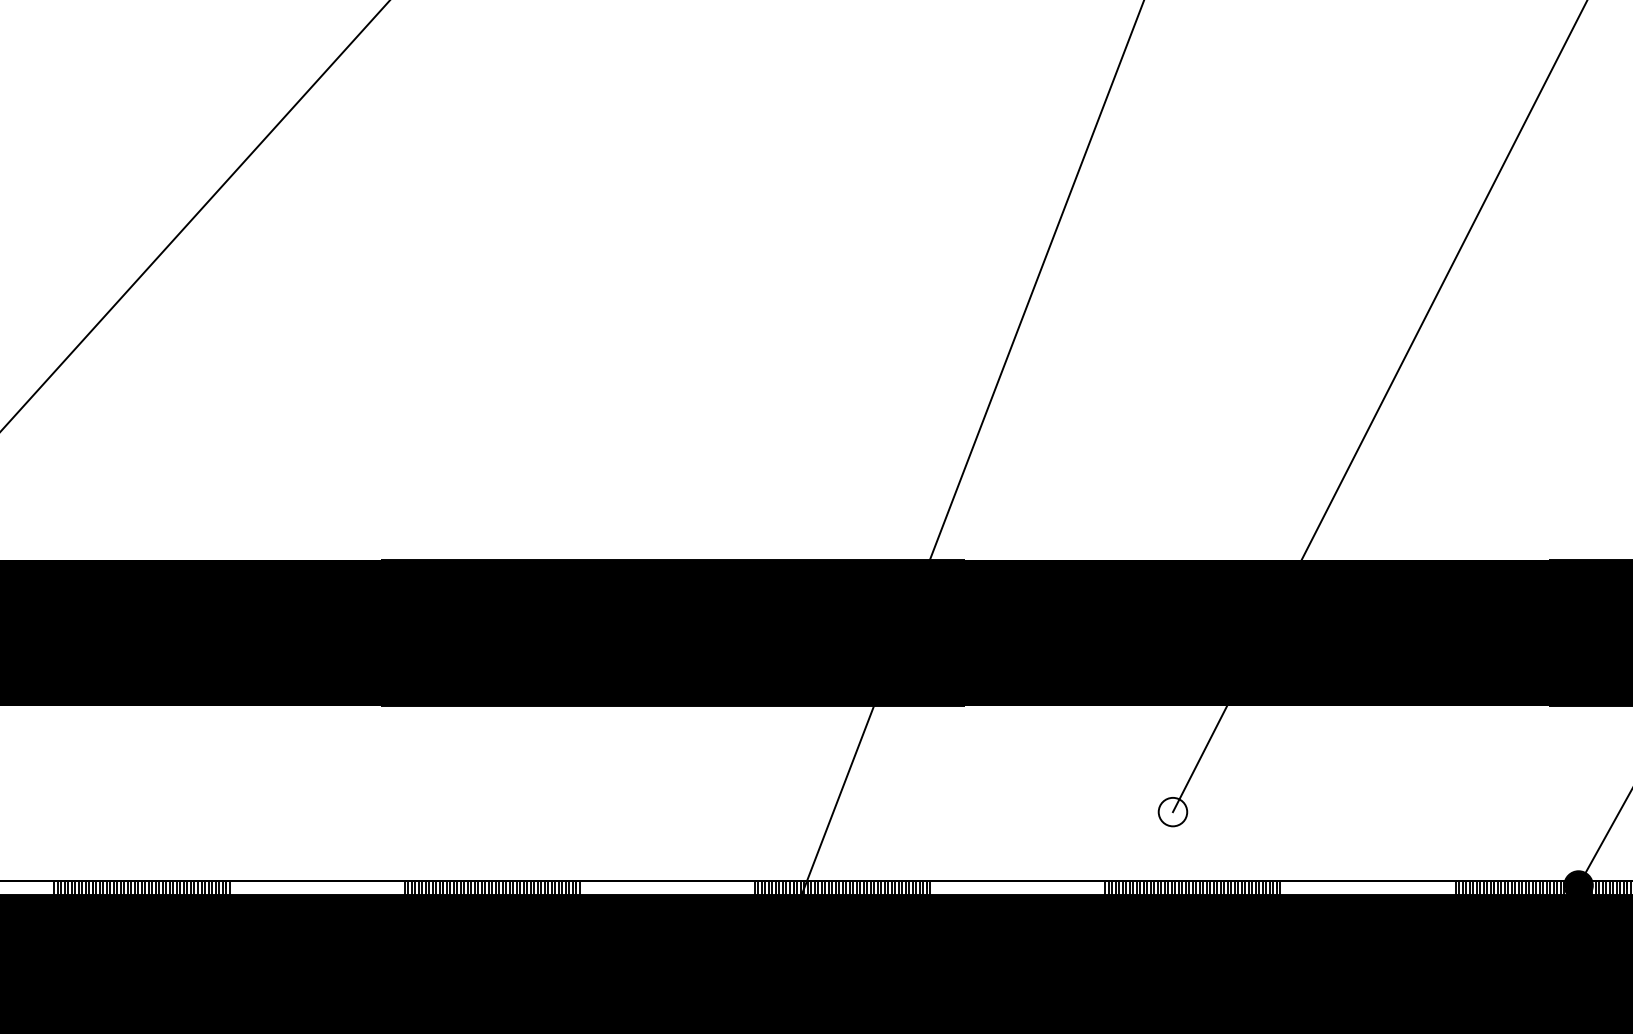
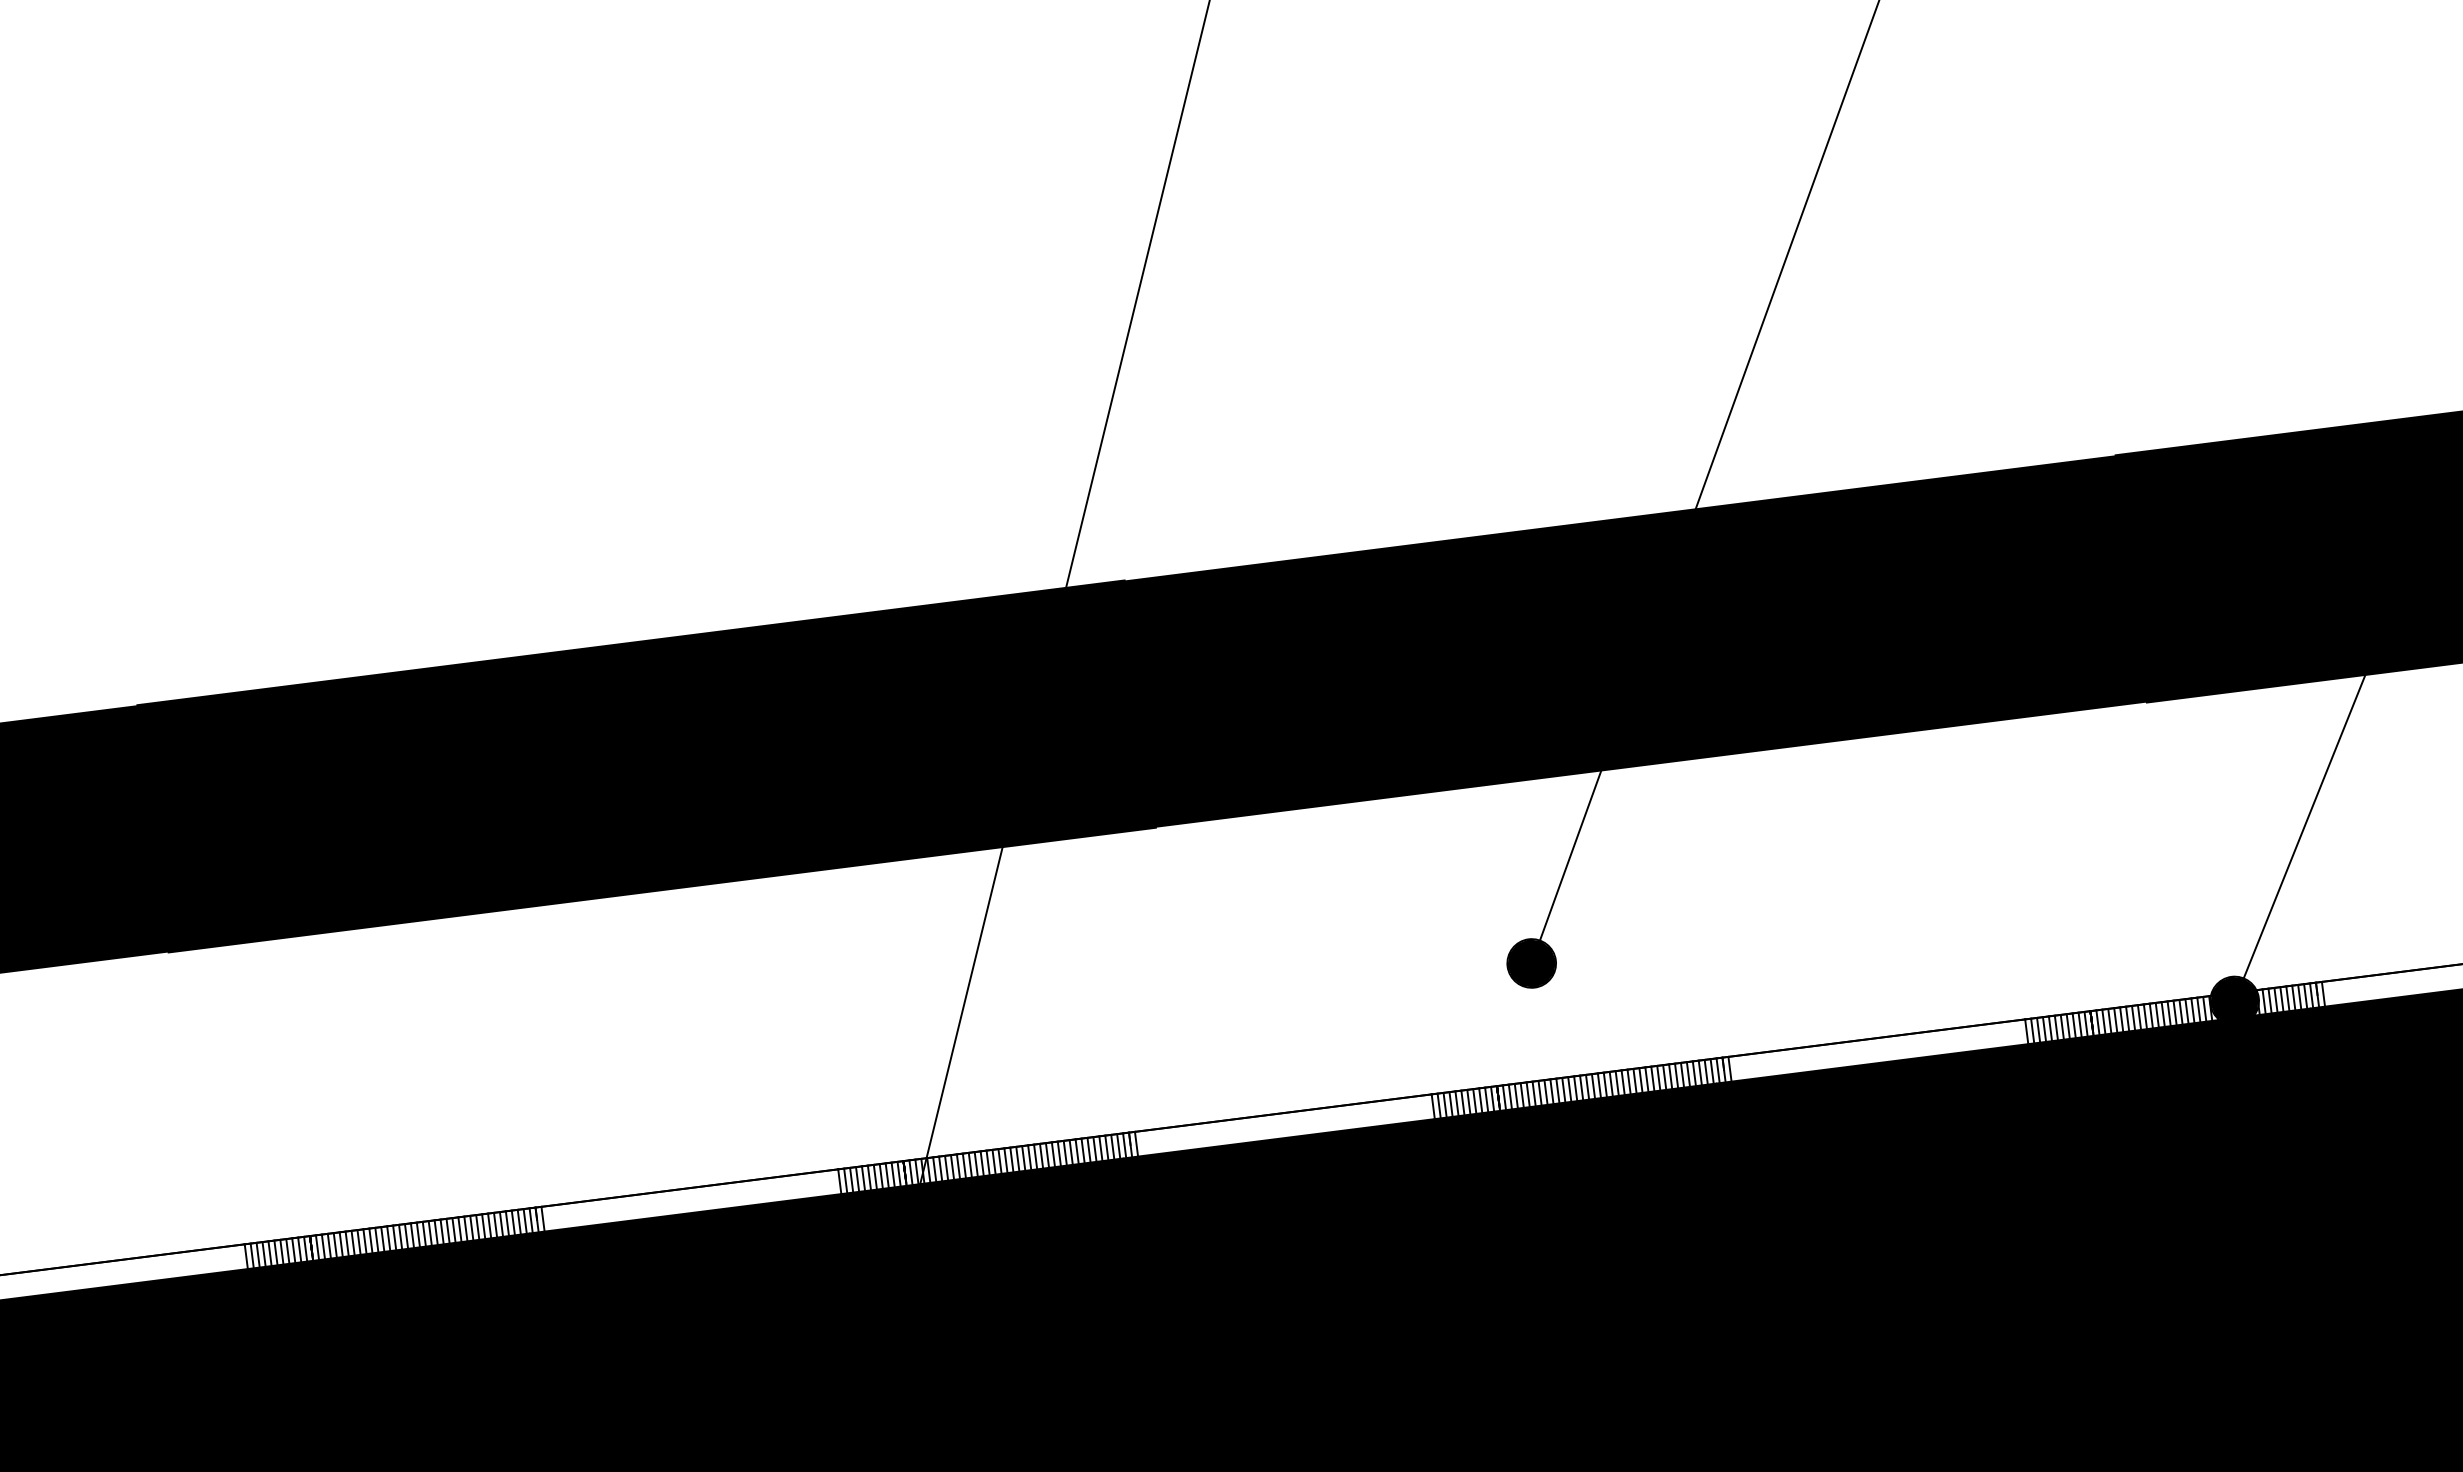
fill: (1172, 811) -> (1530, 962), added

